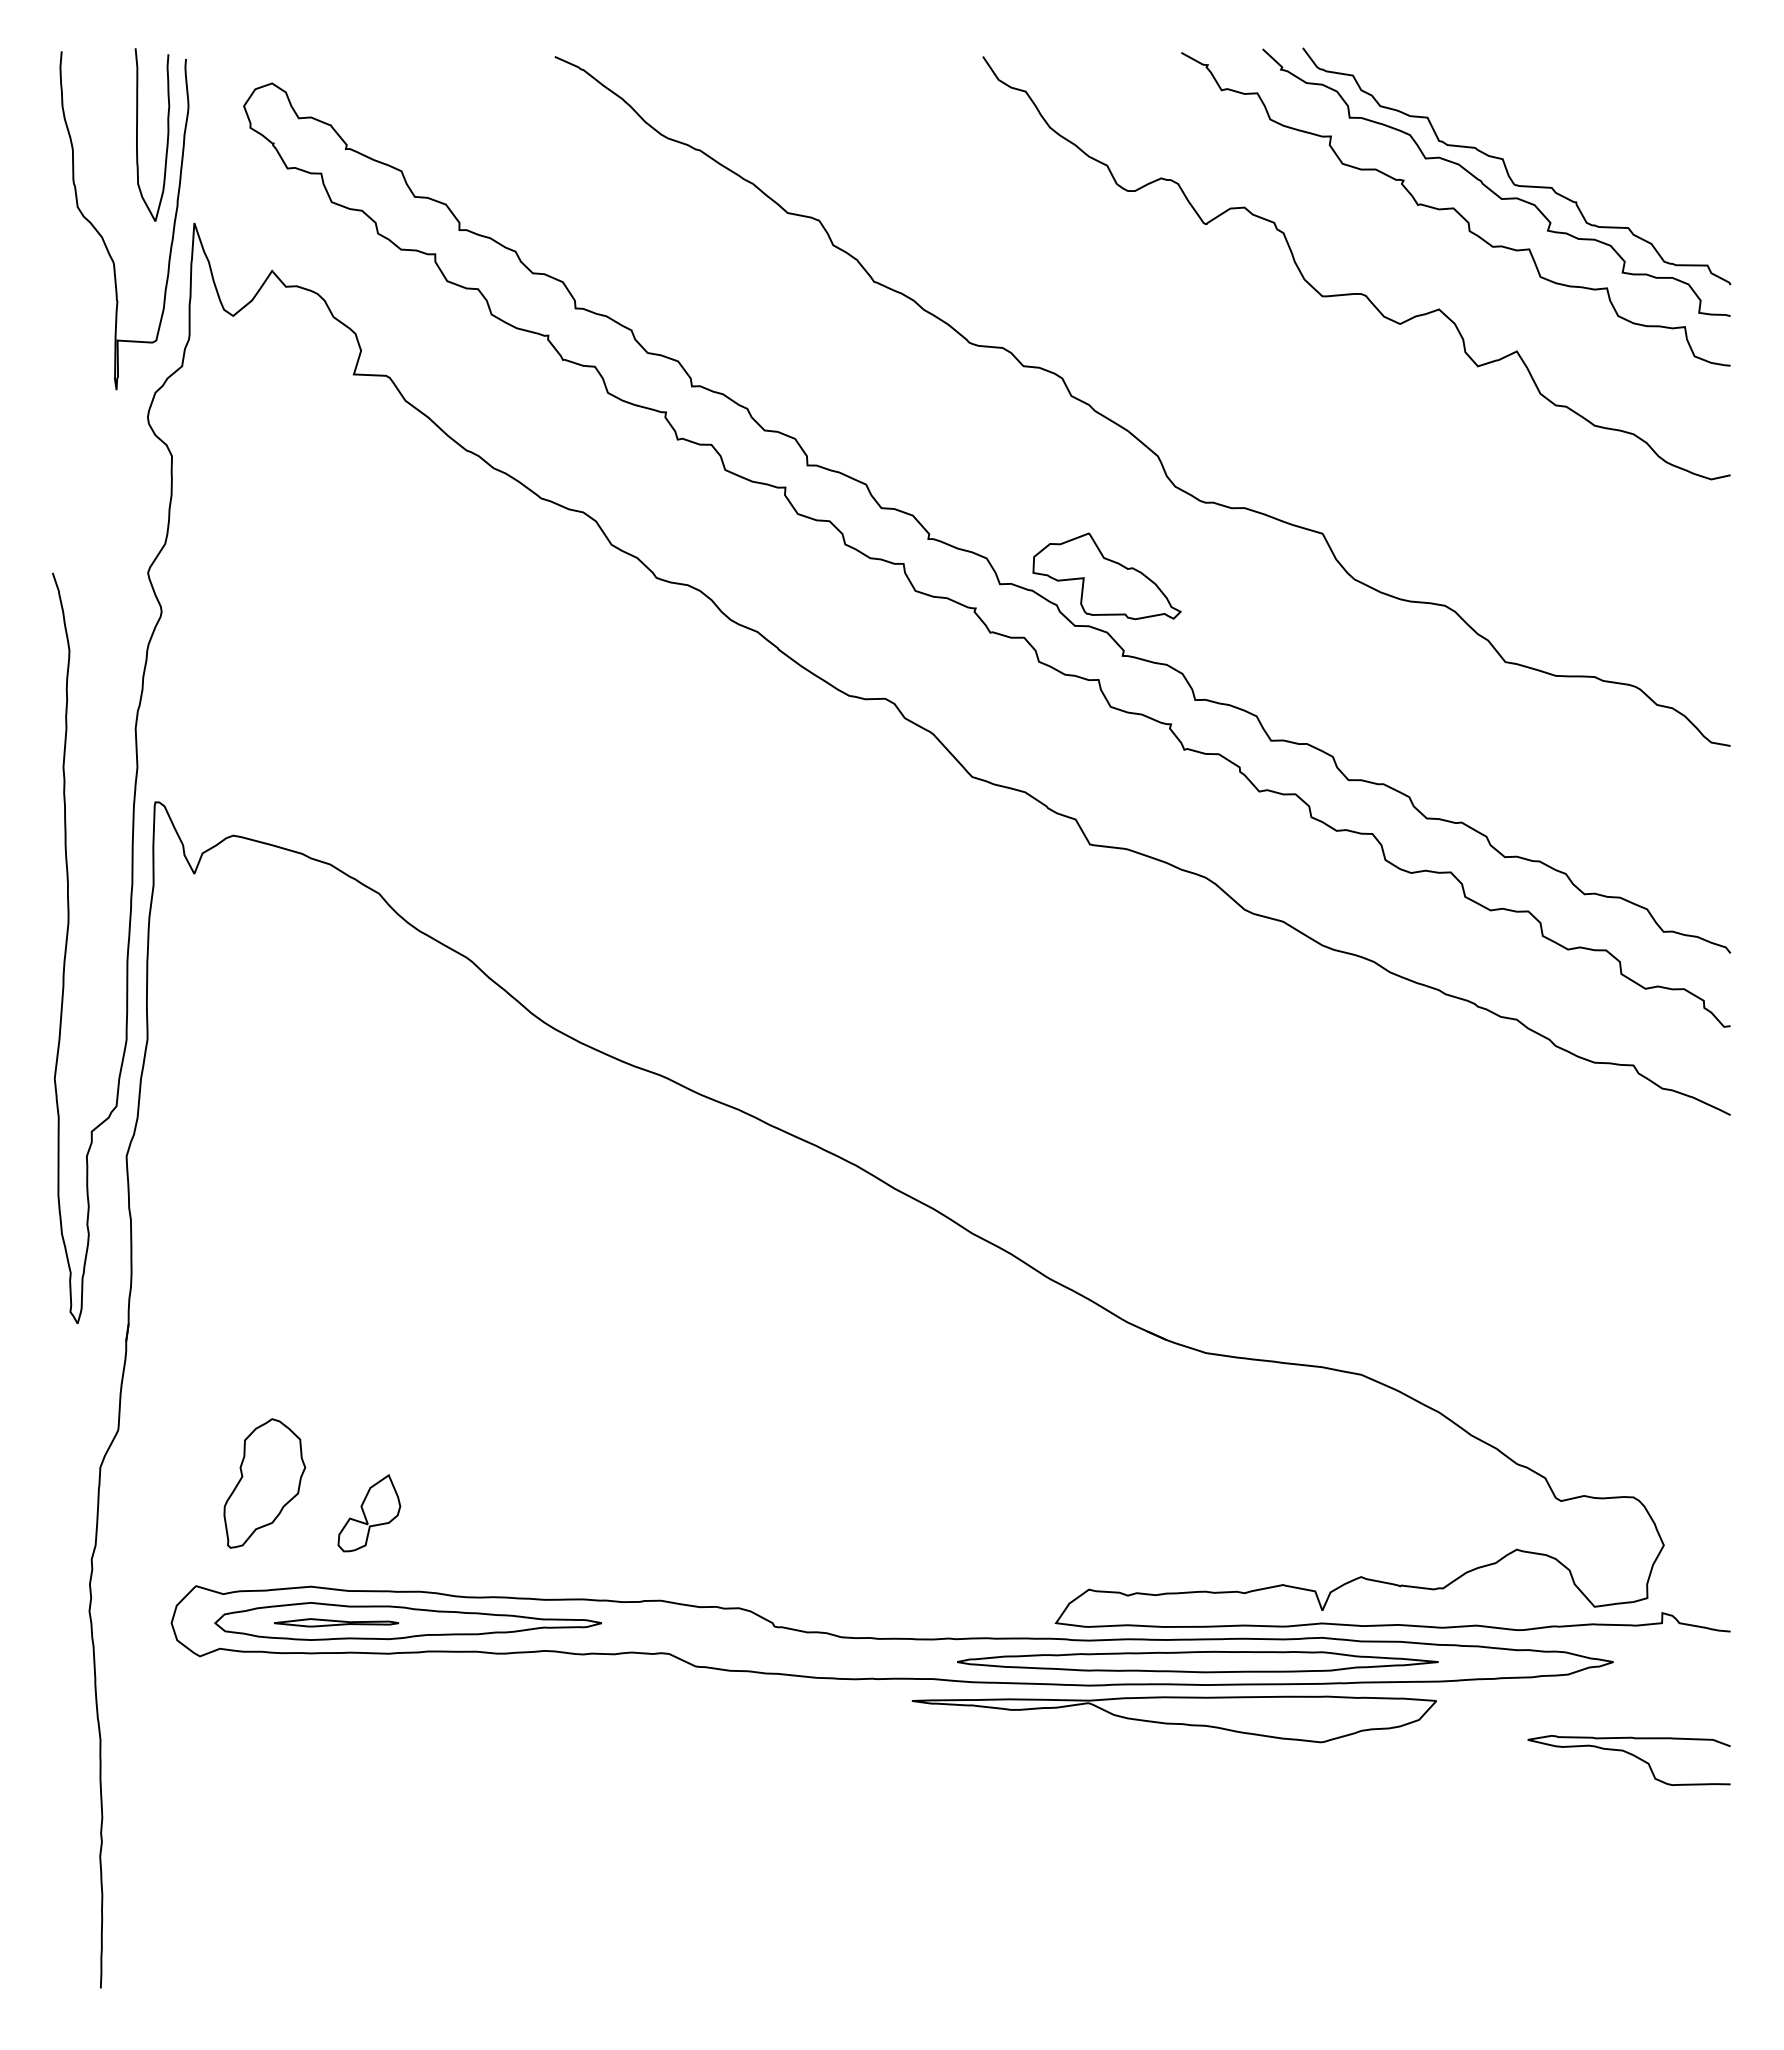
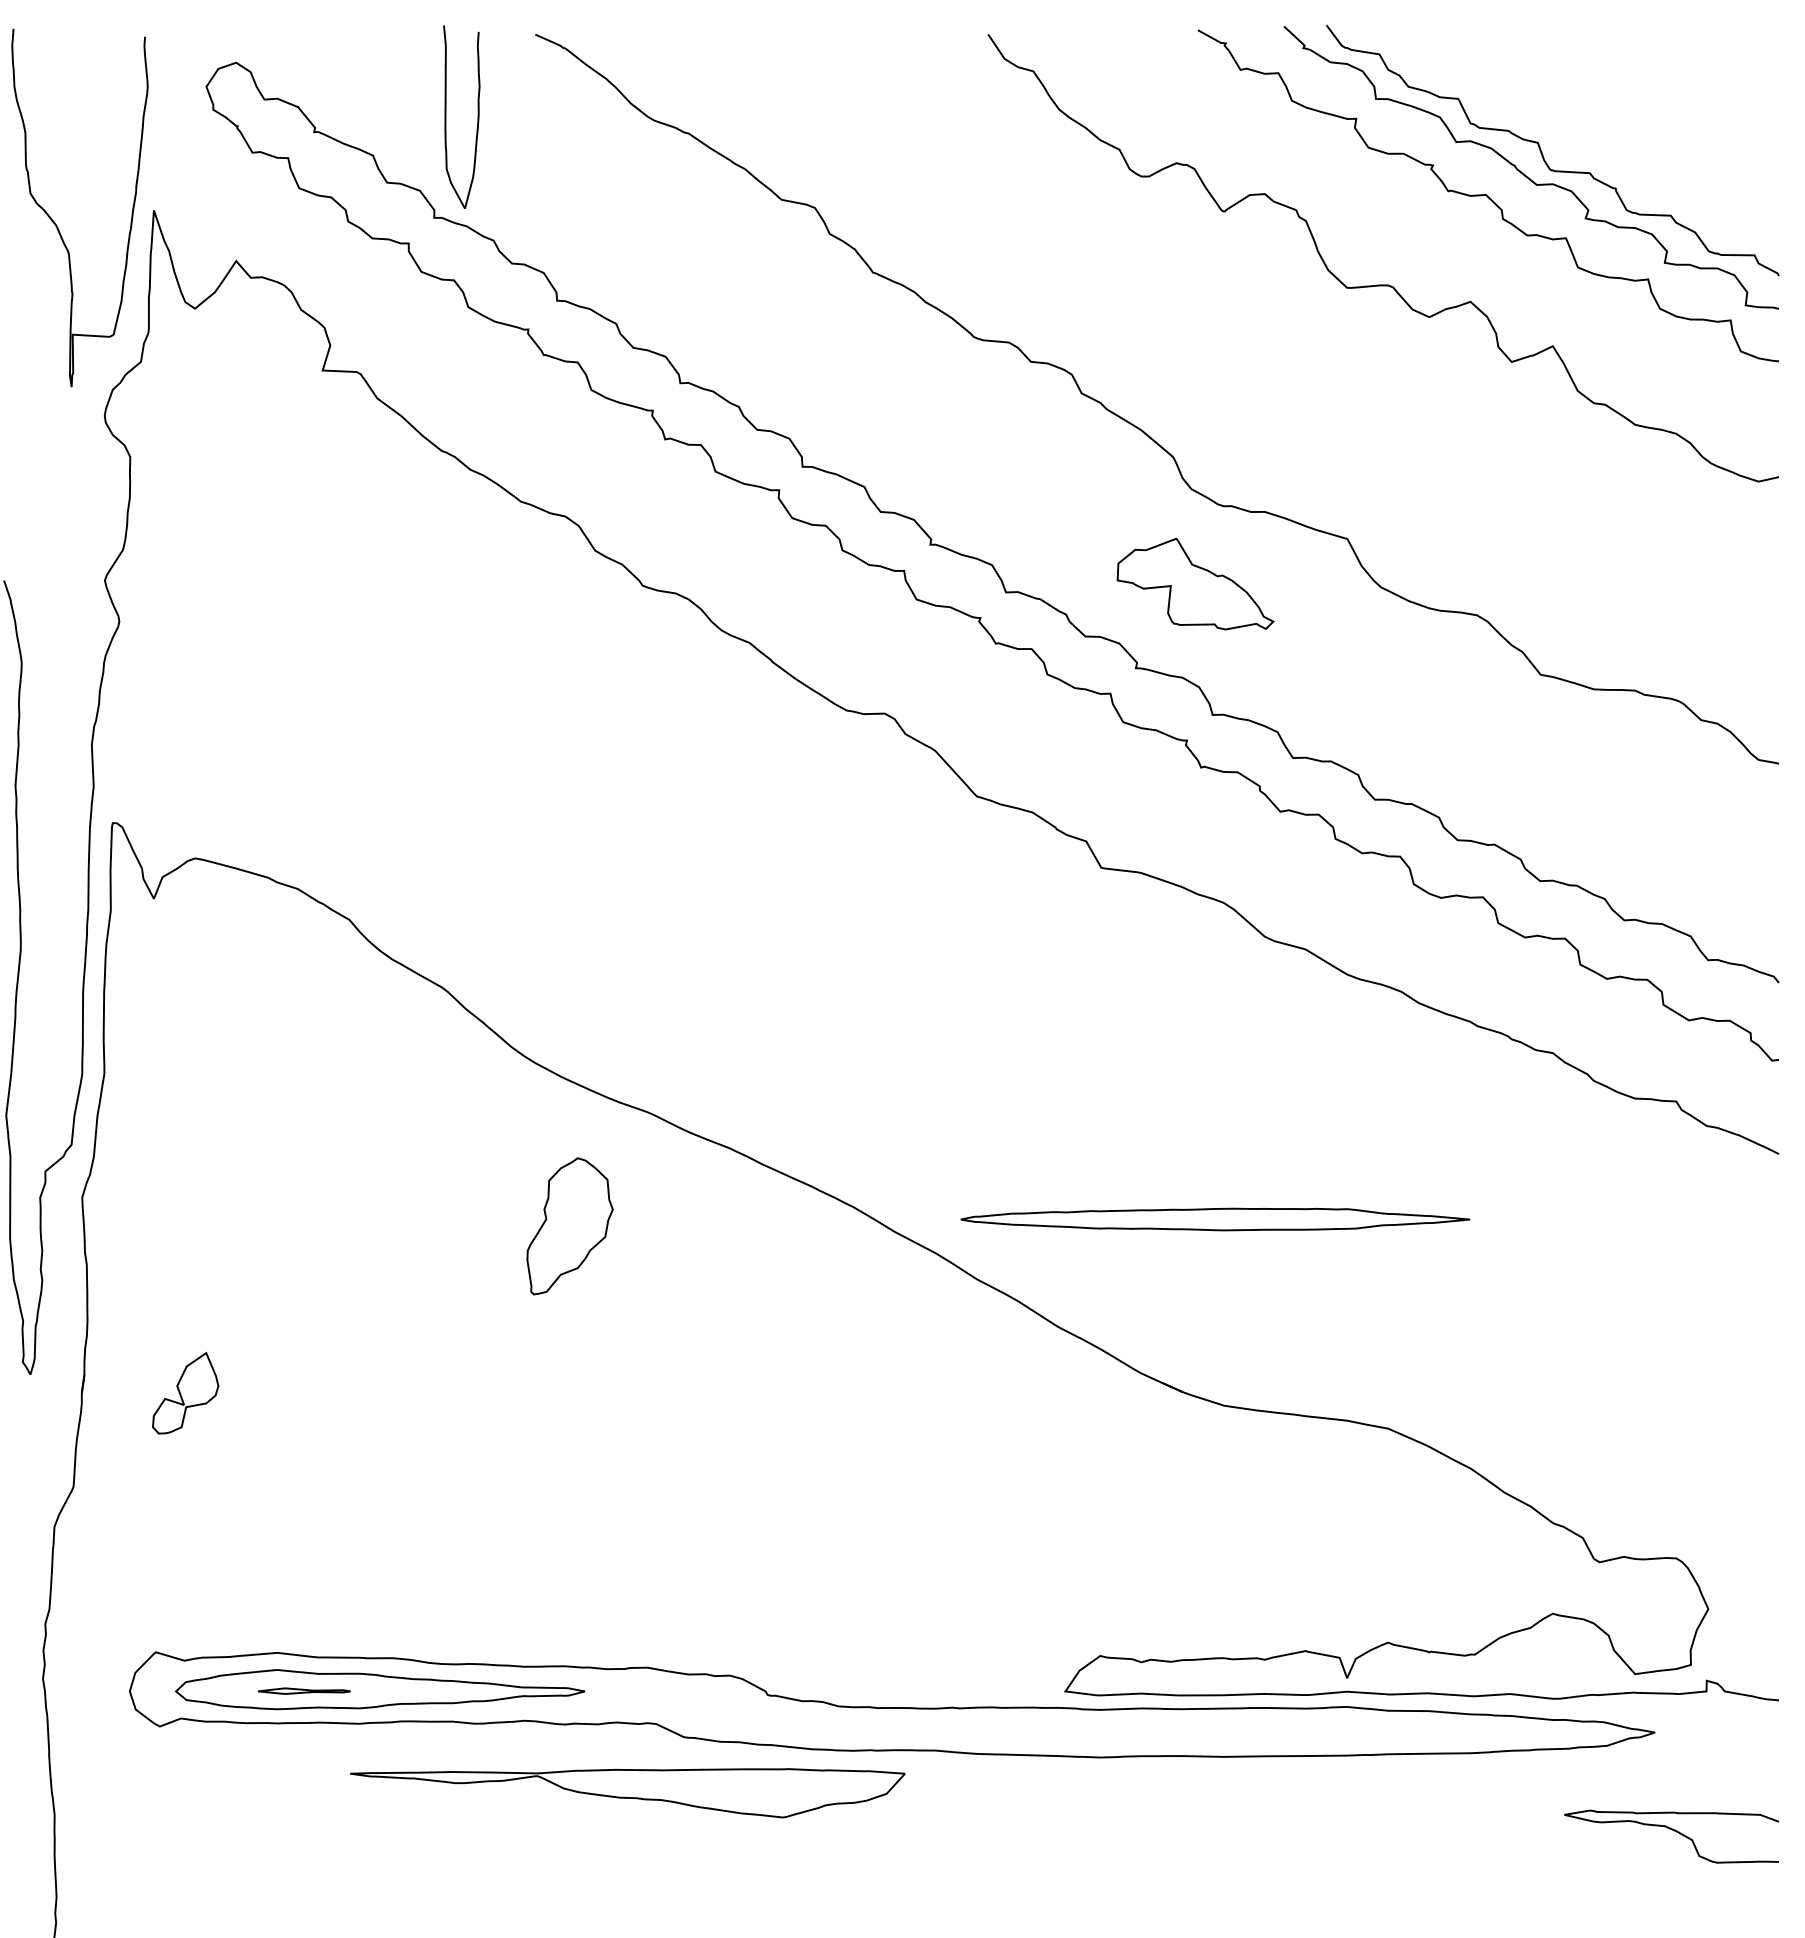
curve: (137, 134) -> (446, 116), moved
part: (1106, 576) -> (1194, 584), moved
part: (264, 1483) -> (569, 1226), moved
part: (369, 1513) -> (185, 1393), moved
part: (336, 1622) -> (304, 1690), size x0.7
part: (1197, 1662) -> (1215, 1220), moved
part: (1173, 1719) -> (626, 1793), moved

